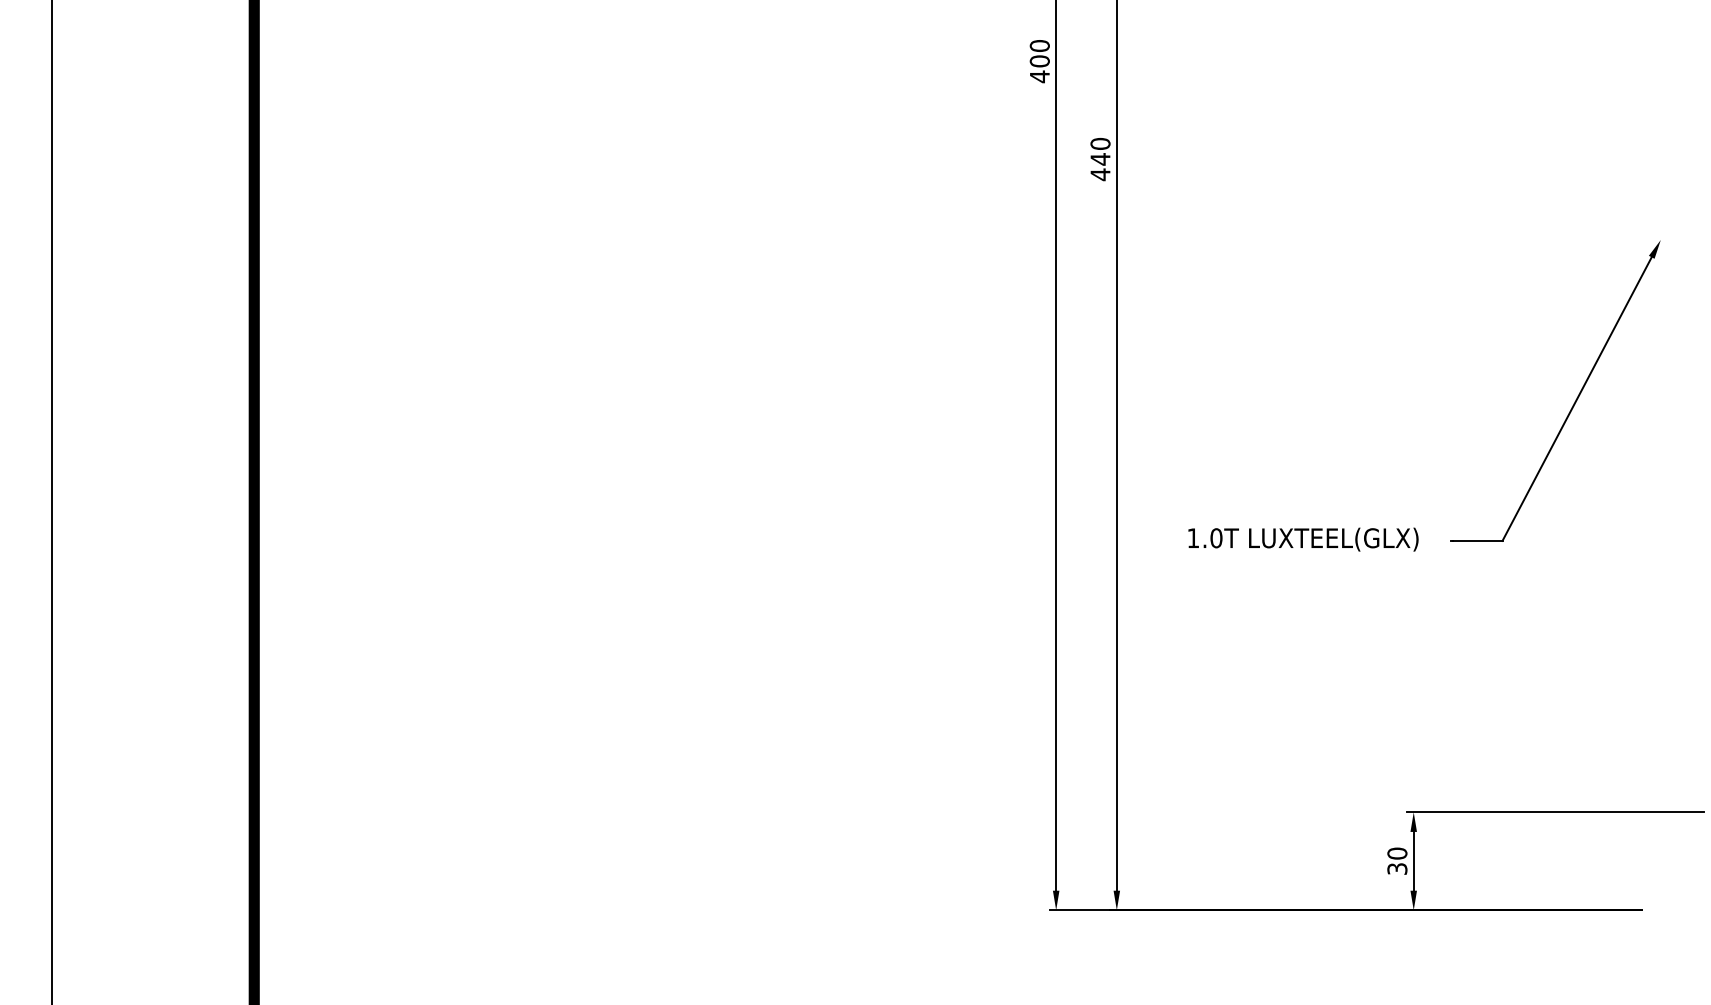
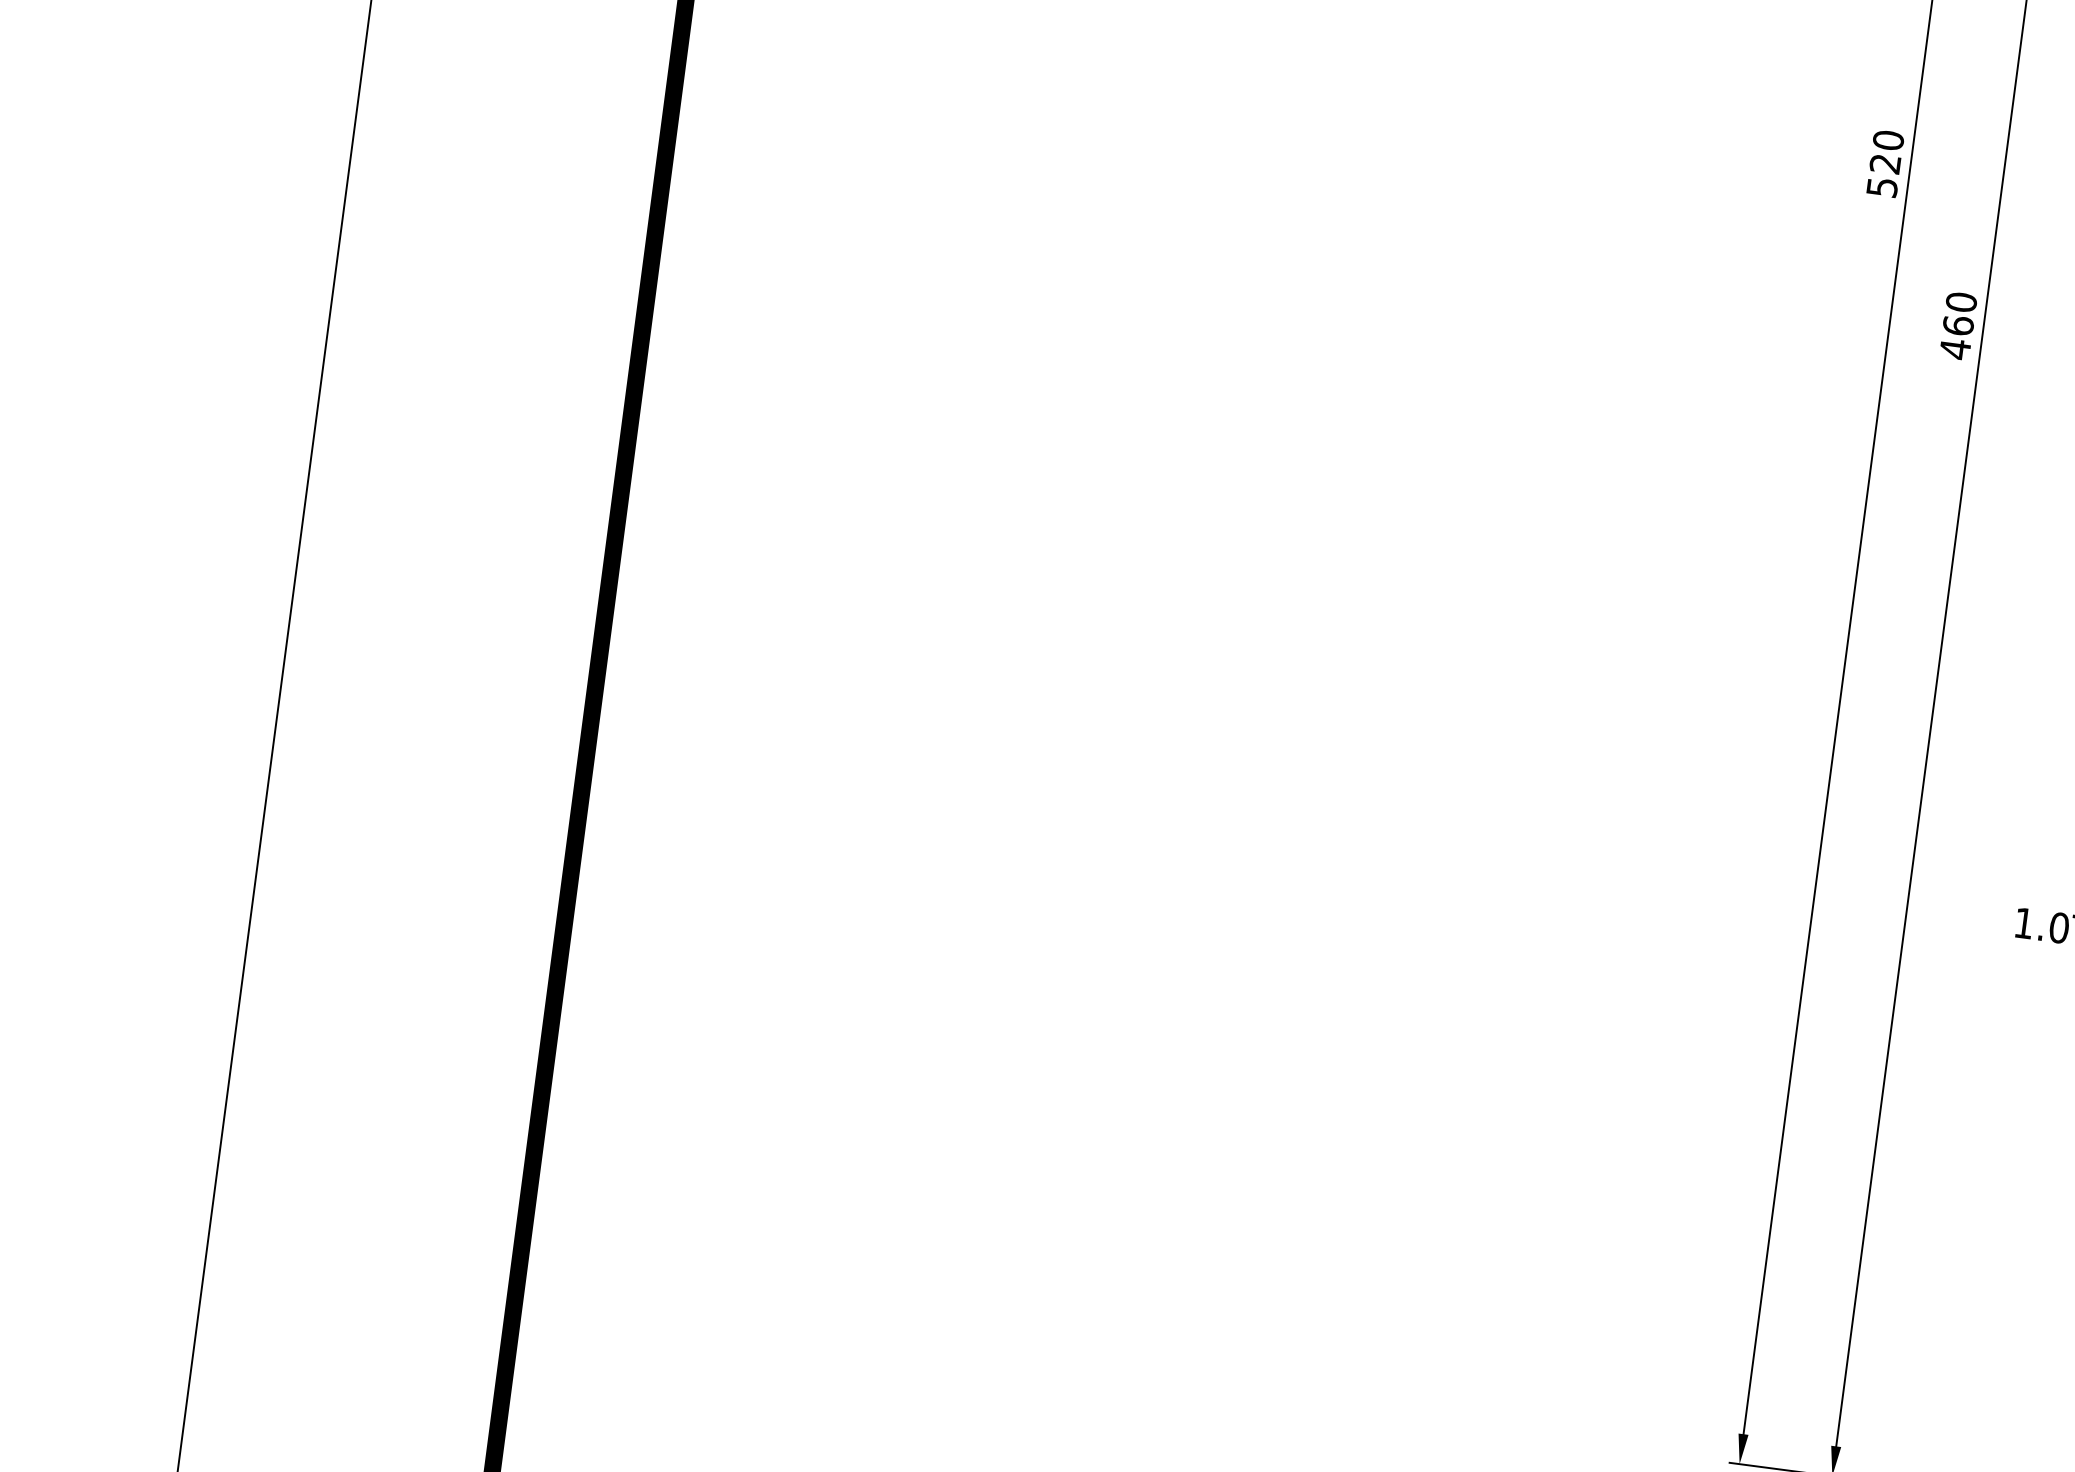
text: (1039, 69) -> (1883, 176), 400 -> 520
text: (1100, 159) -> (1958, 326), 440 -> 460

